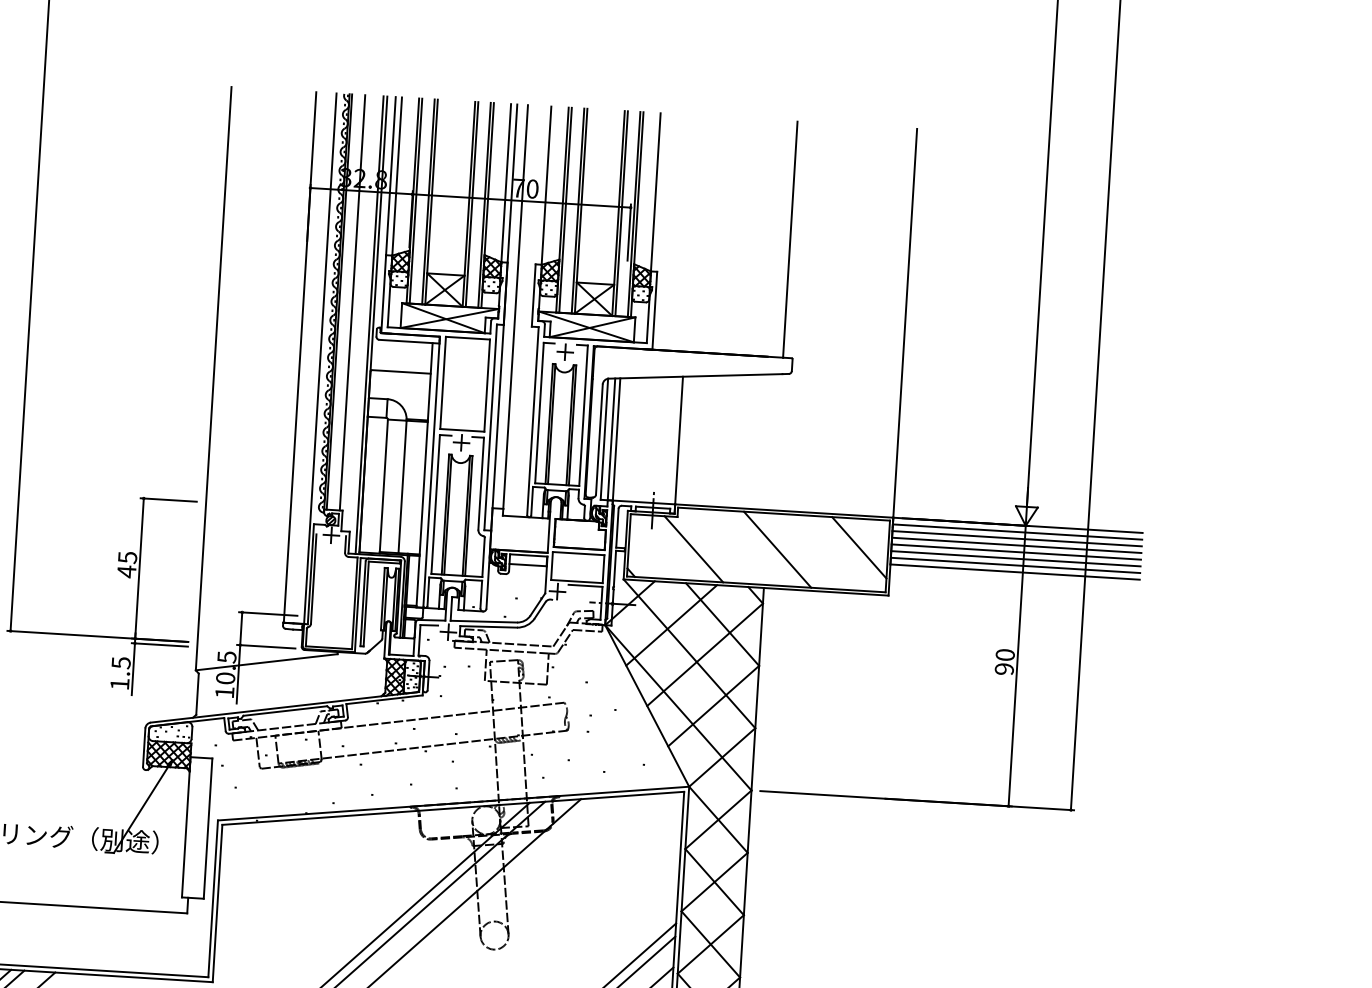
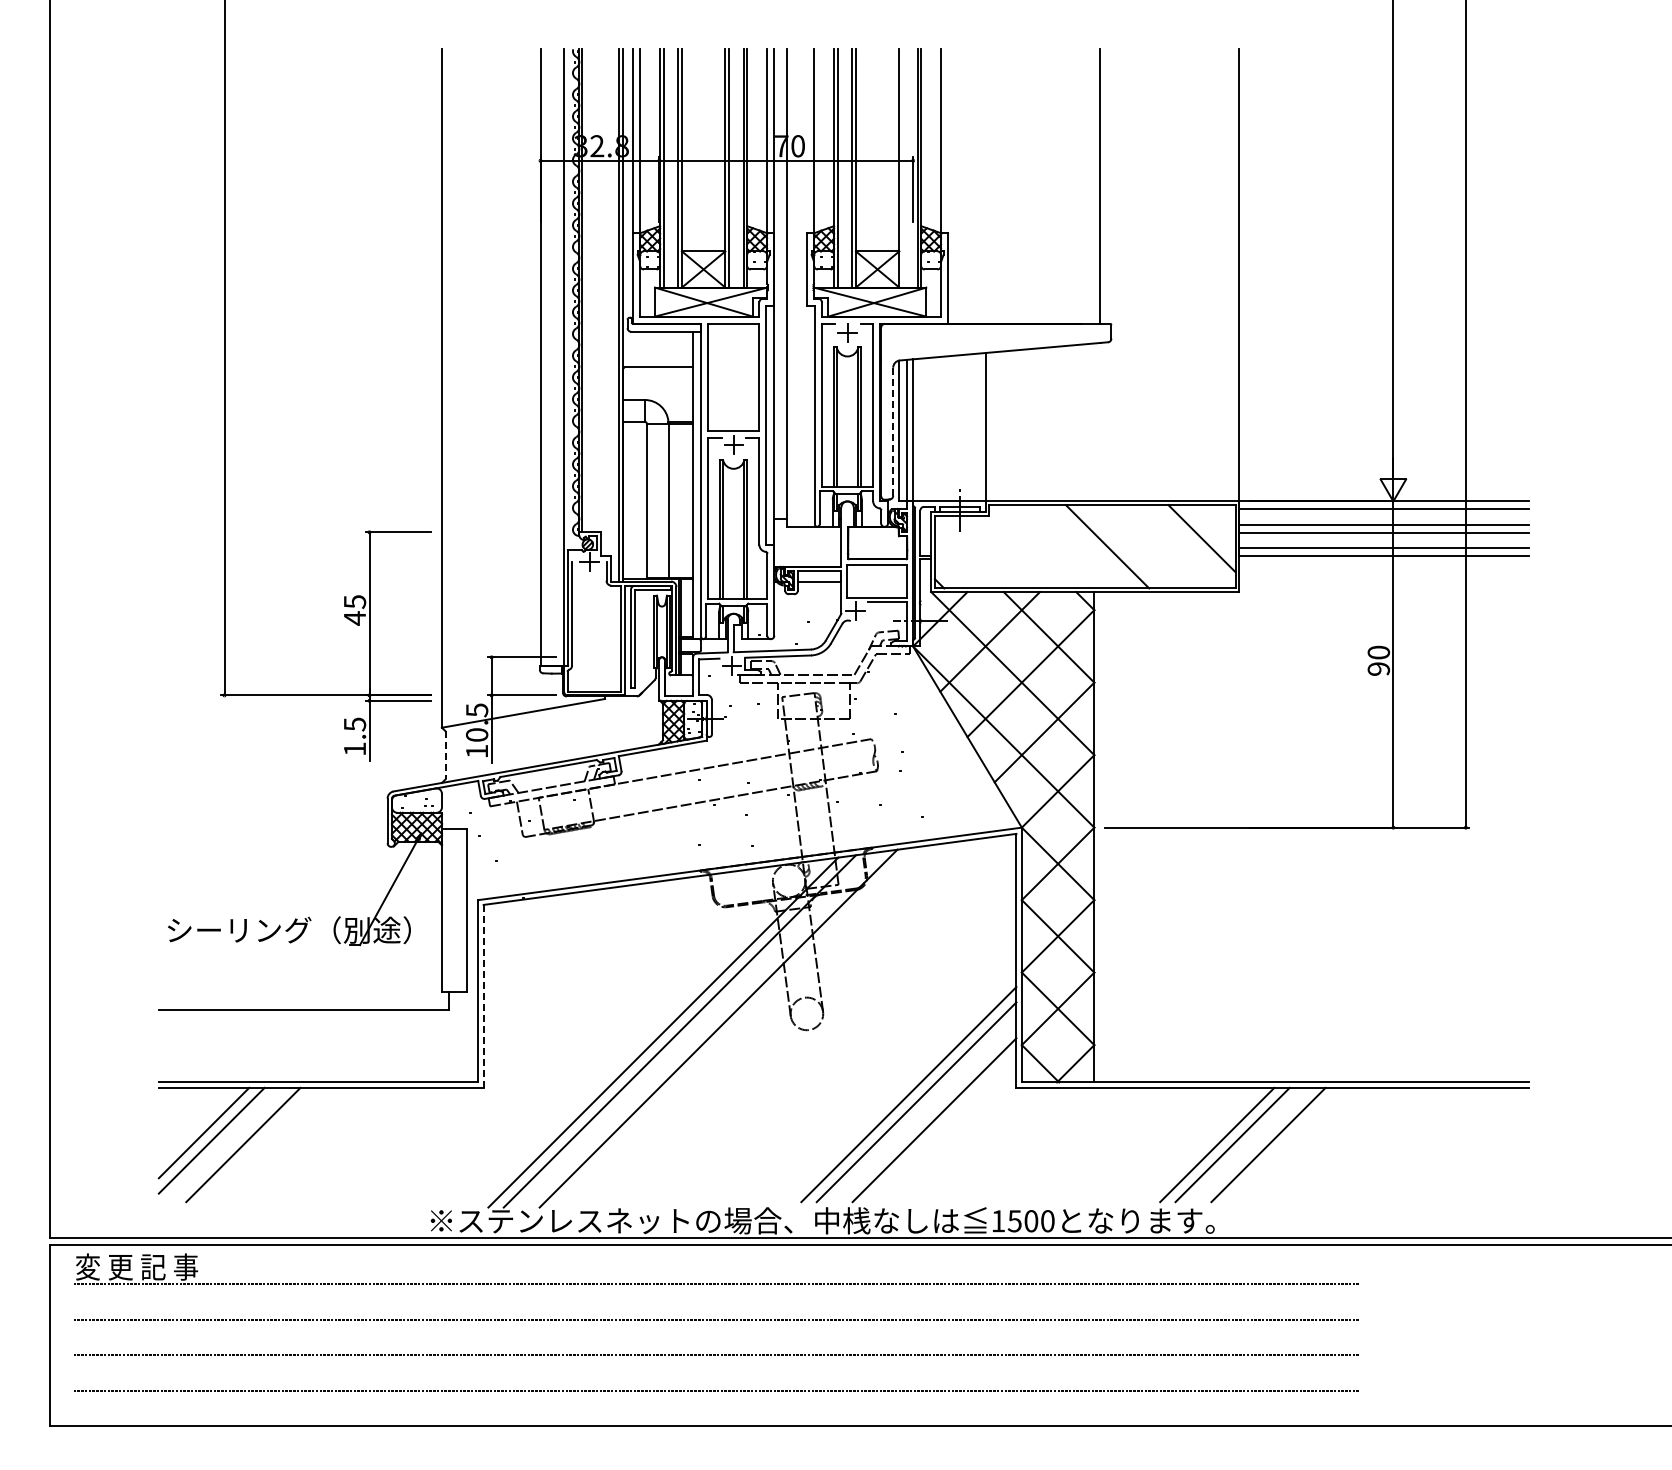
line: (622, 213) -> (903, 168), removed
line: (352, 302) -> (597, 290), removed
line: (599, 439) -> (893, 431), solid -> dashed
line: (1017, 539) -> (1384, 517), removed
line: (693, 548) -> (1010, 551), removed
line: (1016, 558) -> (1384, 540), removed
line: (197, 694) -> (445, 755), solid -> dashed
line: (217, 903) -> (483, 996), solid -> dashed

